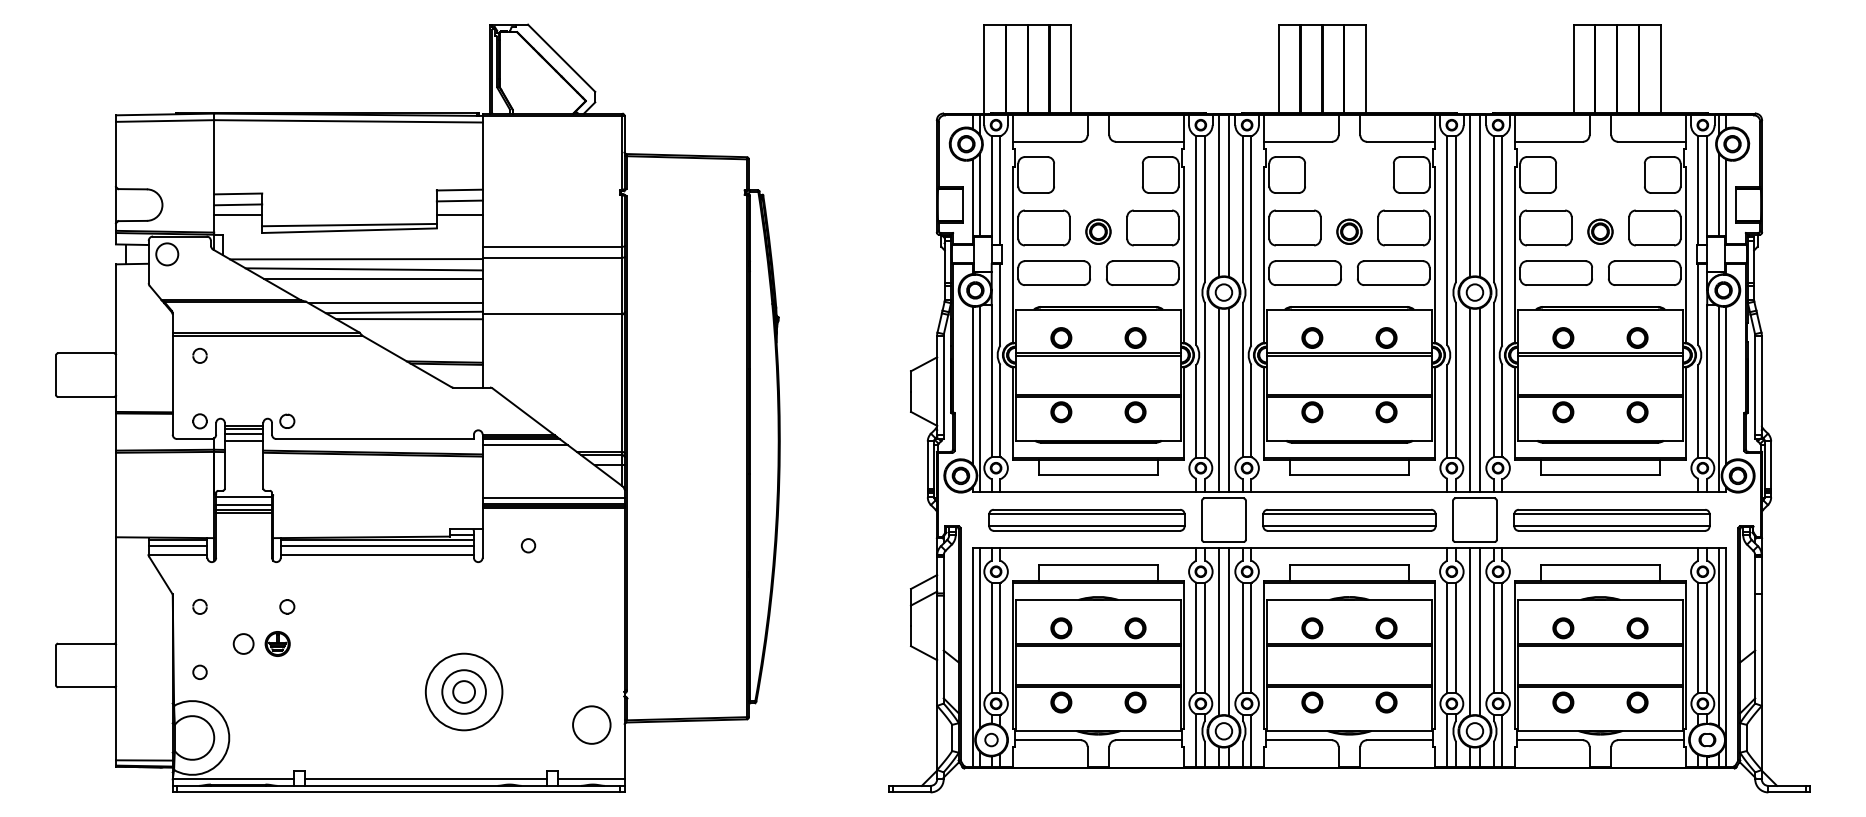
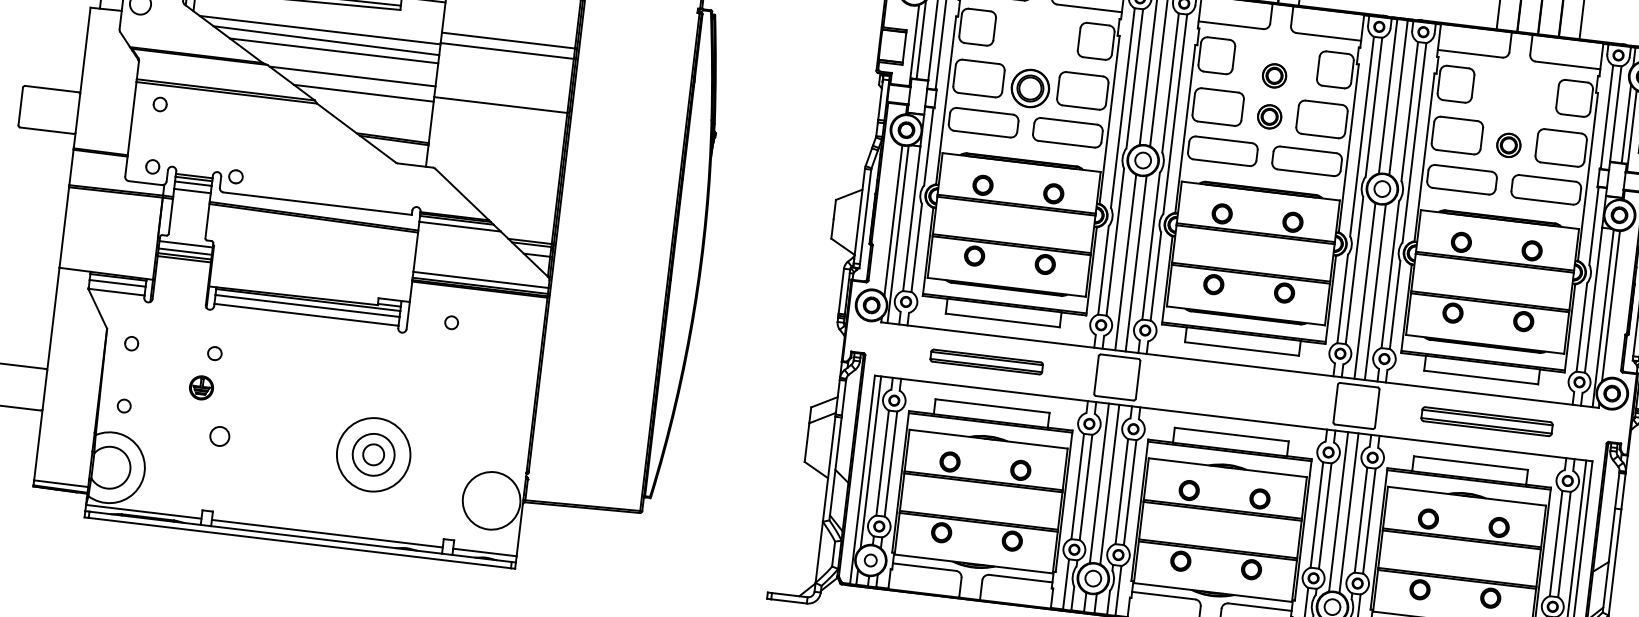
part: (1349, 188) -> (1274, 75), added
part: (1098, 231) -> (1030, 88), size x1.6
line: (403, 312) -> (359, 86), removed
part: (1086, 520) -> (986, 362), size x0.6
part: (1349, 520) -> (1236, 391), removed
part: (1611, 520) -> (1486, 421), size x0.7
circle: (243, 643) -> (219, 435), moved
circle: (591, 724) -> (491, 500), size x1.6

